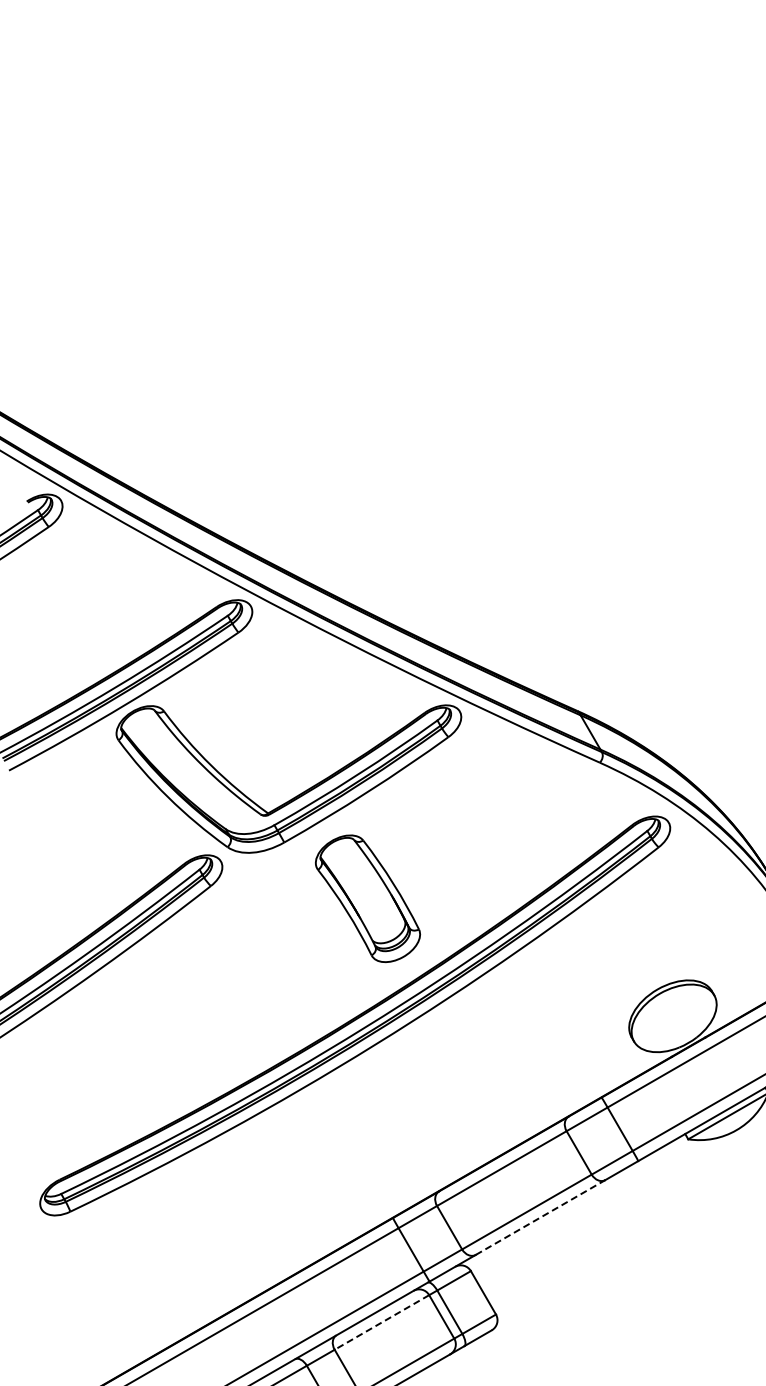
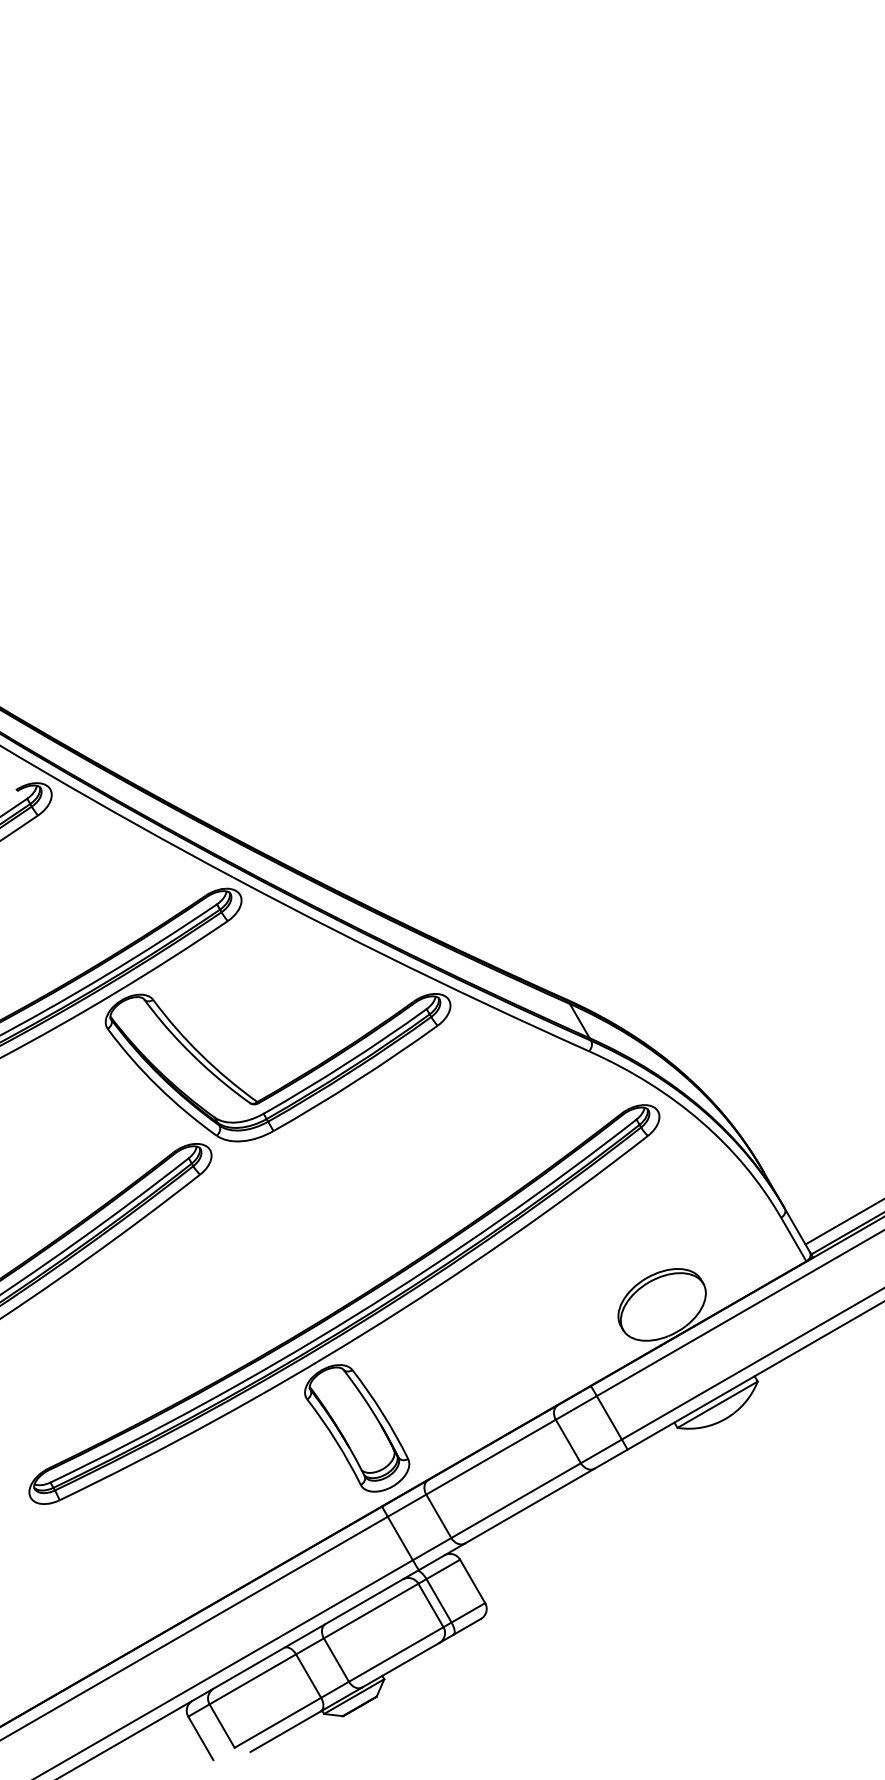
part: (368, 898) -> (357, 1428), moved
line: (540, 1217) -> (529, 1506), dashed -> solid
line: (382, 1322) -> (371, 1611), dashed -> solid

